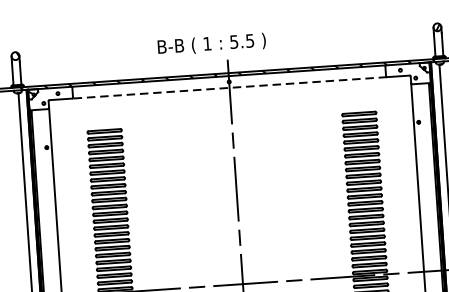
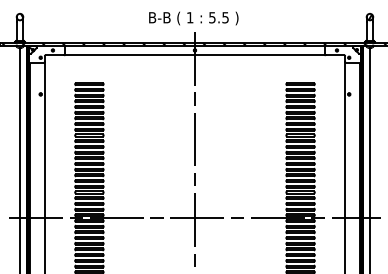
text: (211, 44) -> (193, 18), moved
line: (230, 88) -> (195, 55), dashed -> solid

